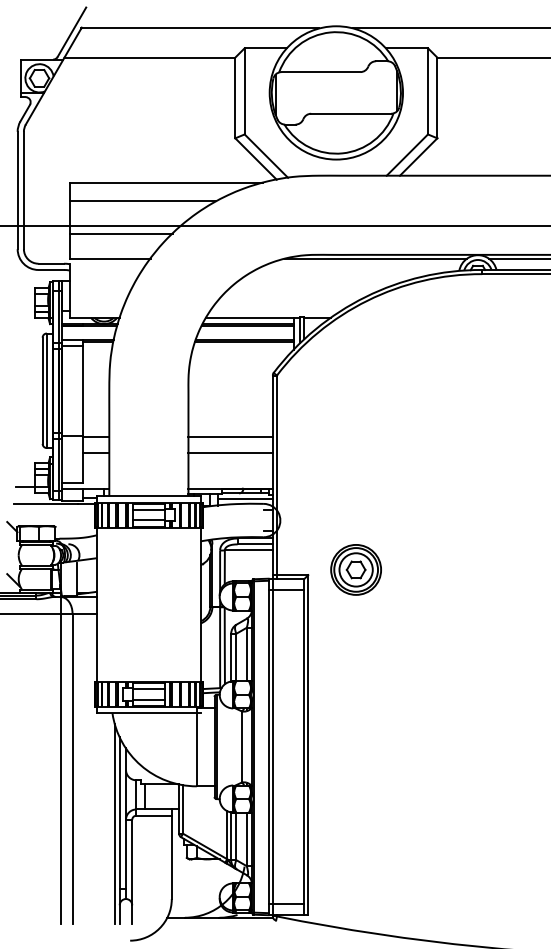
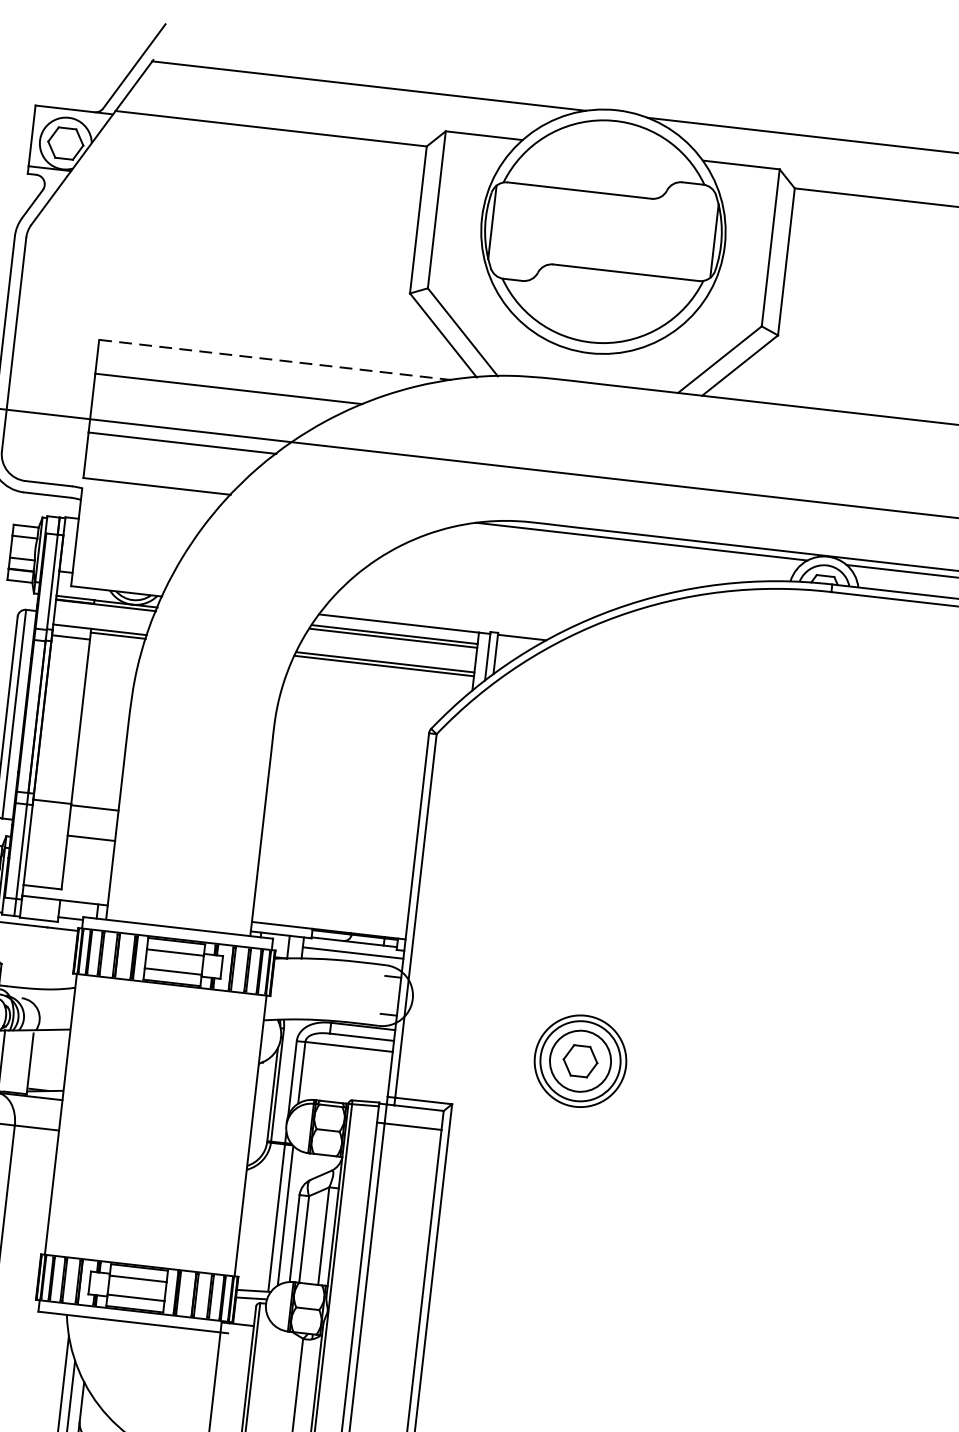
line: (166, 182) -> (275, 359), solid -> dashed
line: (230, 436) -> (339, 835), removed
line: (230, 453) -> (335, 866), removed
part: (355, 569) -> (579, 1060), moved

